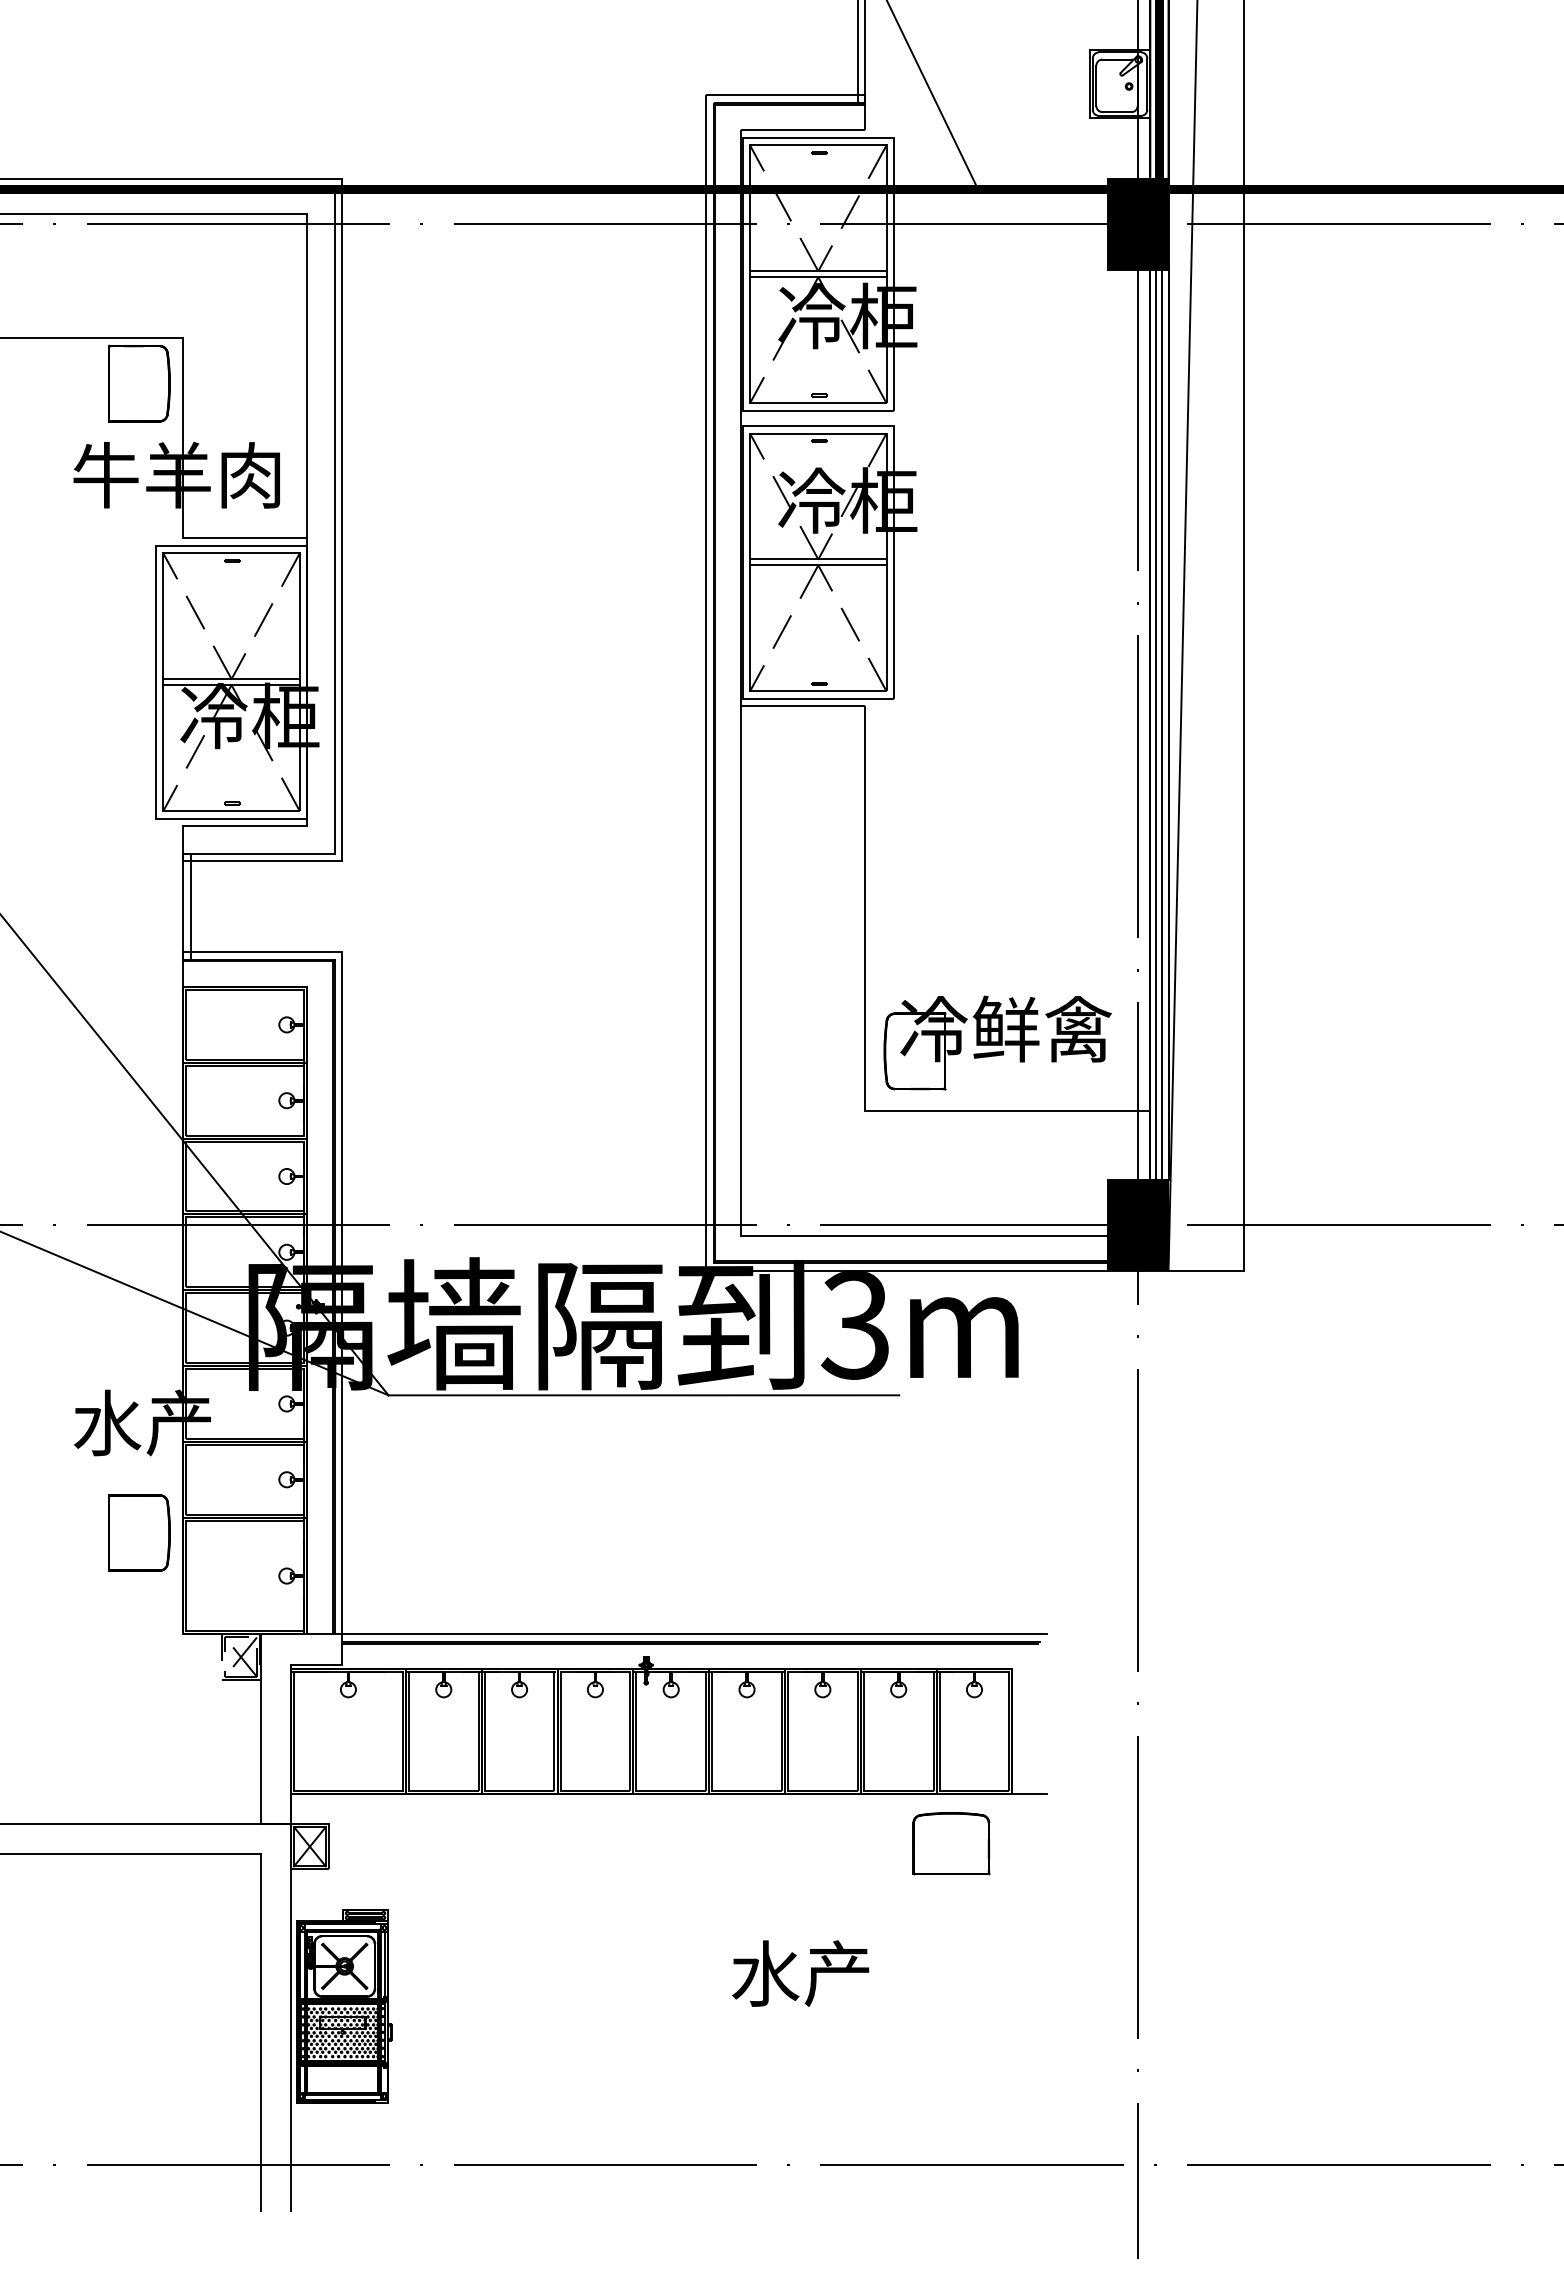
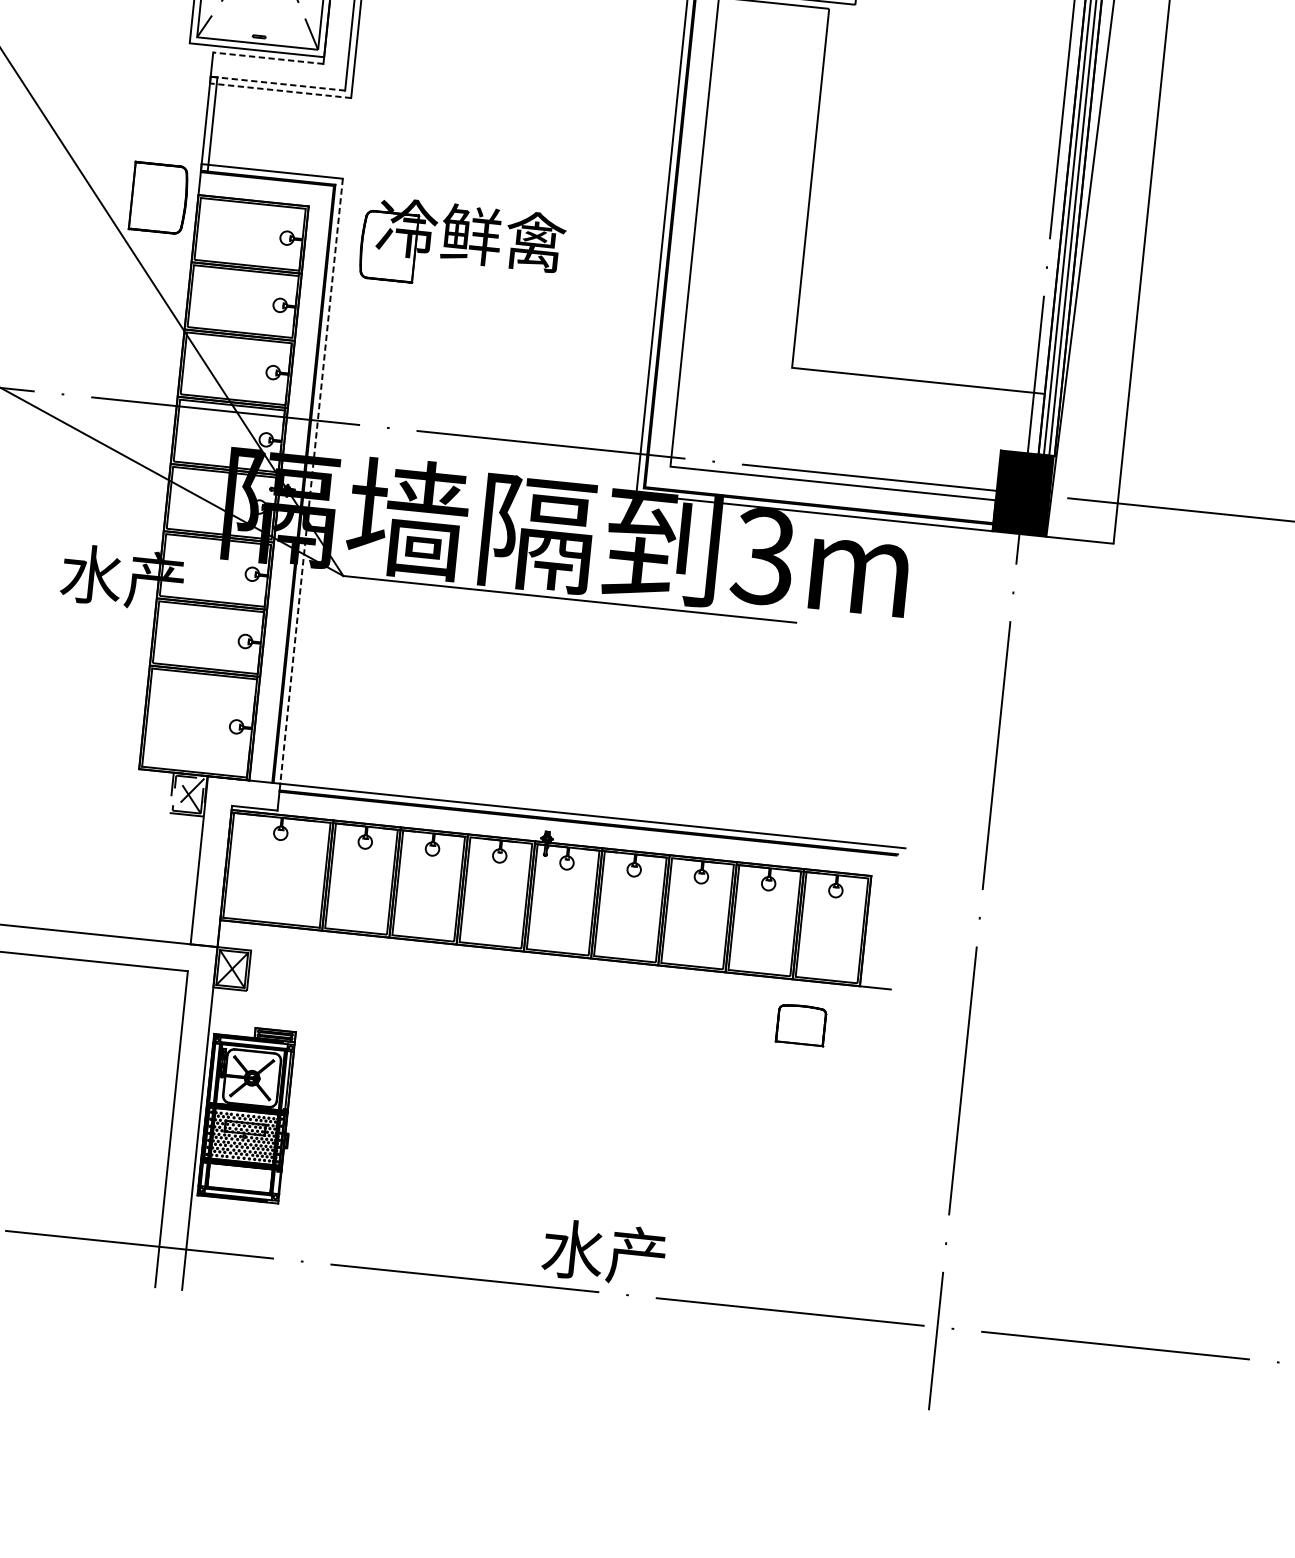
line: (244, 826) -> (267, 58), solid -> dashed
line: (258, 853) -> (277, 83), solid -> dashed
line: (262, 861) -> (280, 91), solid -> dashed
part: (997, 1042) -> (462, 246), moved
line: (342, 1293) -> (311, 481), solid -> dashed
part: (139, 1532) -> (159, 197), moved
part: (951, 1843) -> (801, 1024), size x0.7
text: (800, 1973) -> (604, 1252), moved

